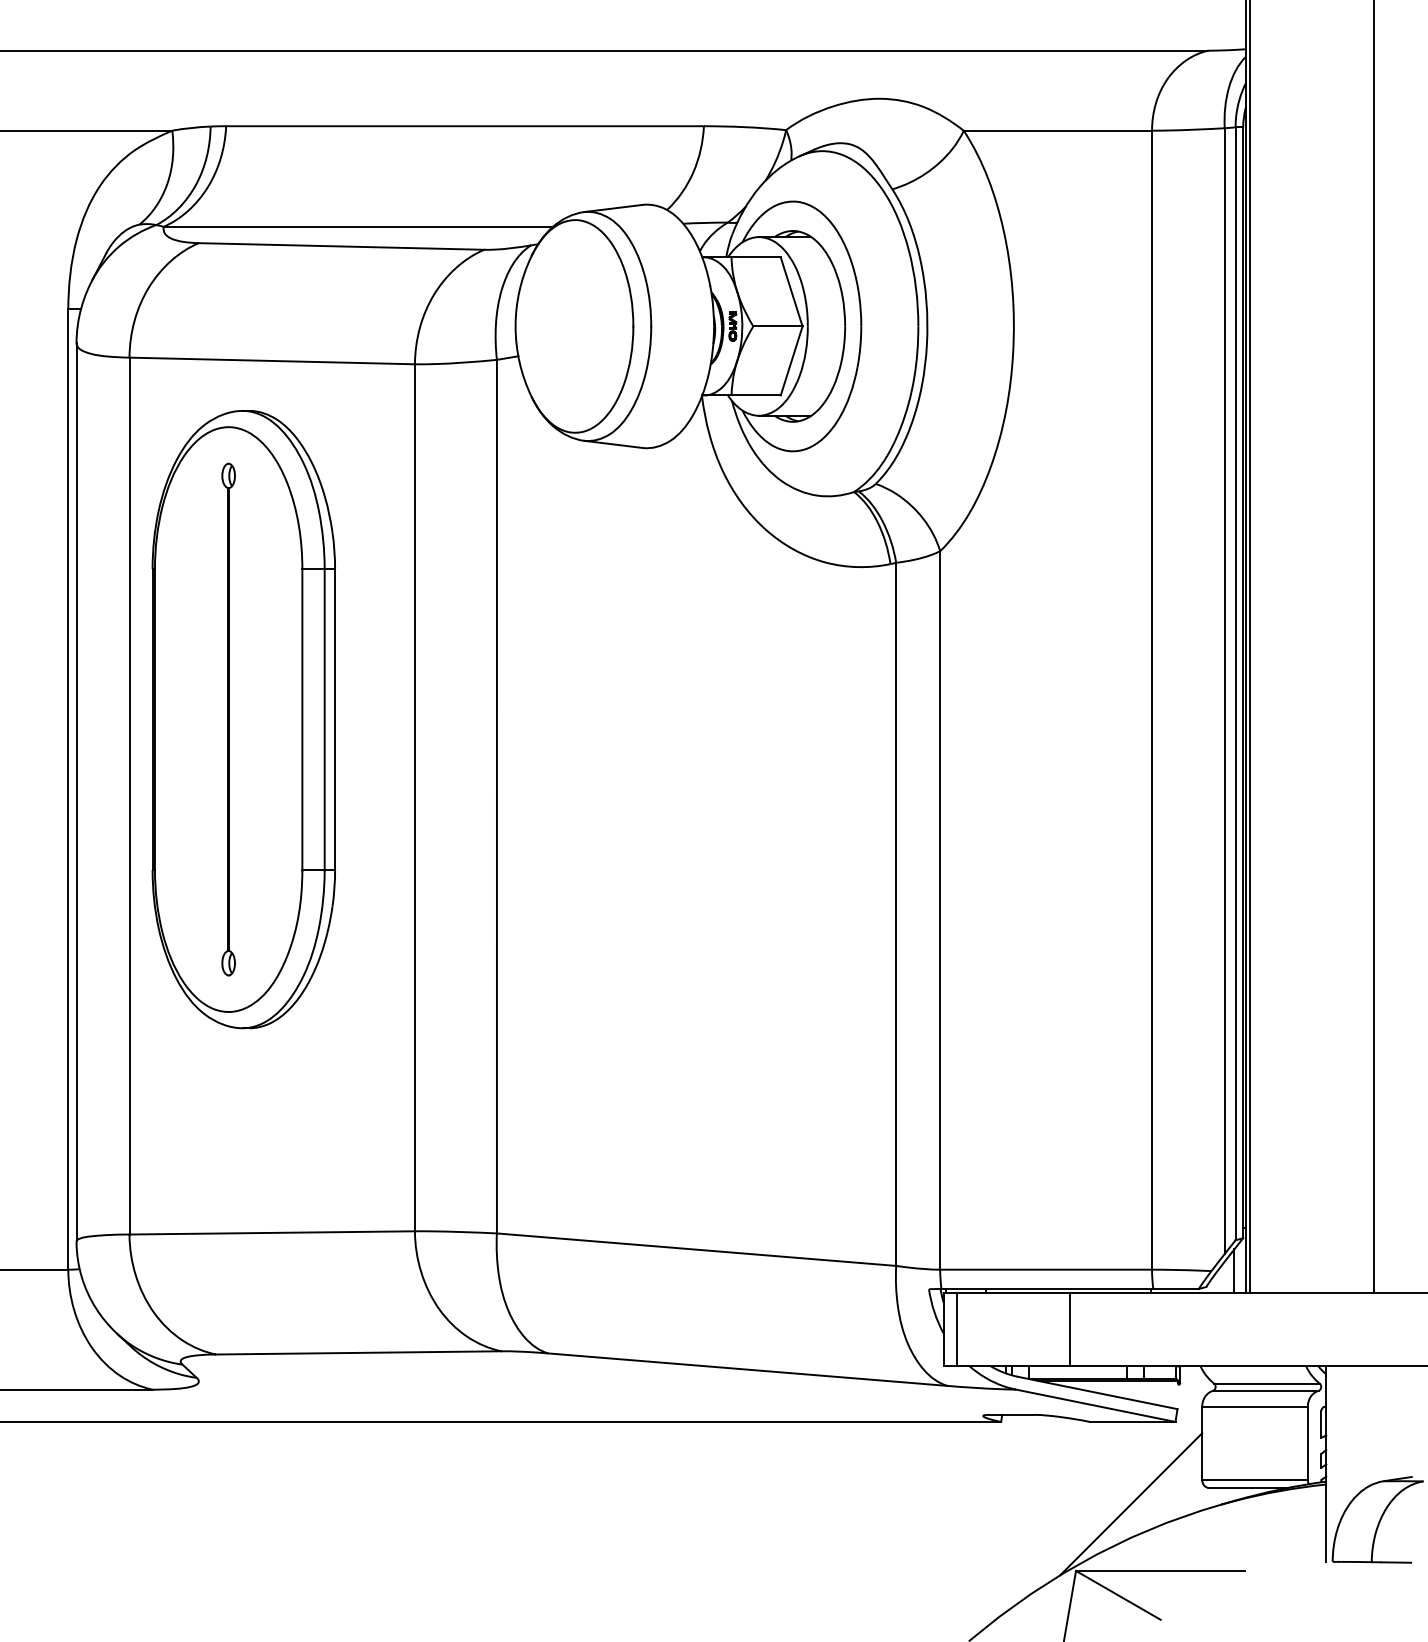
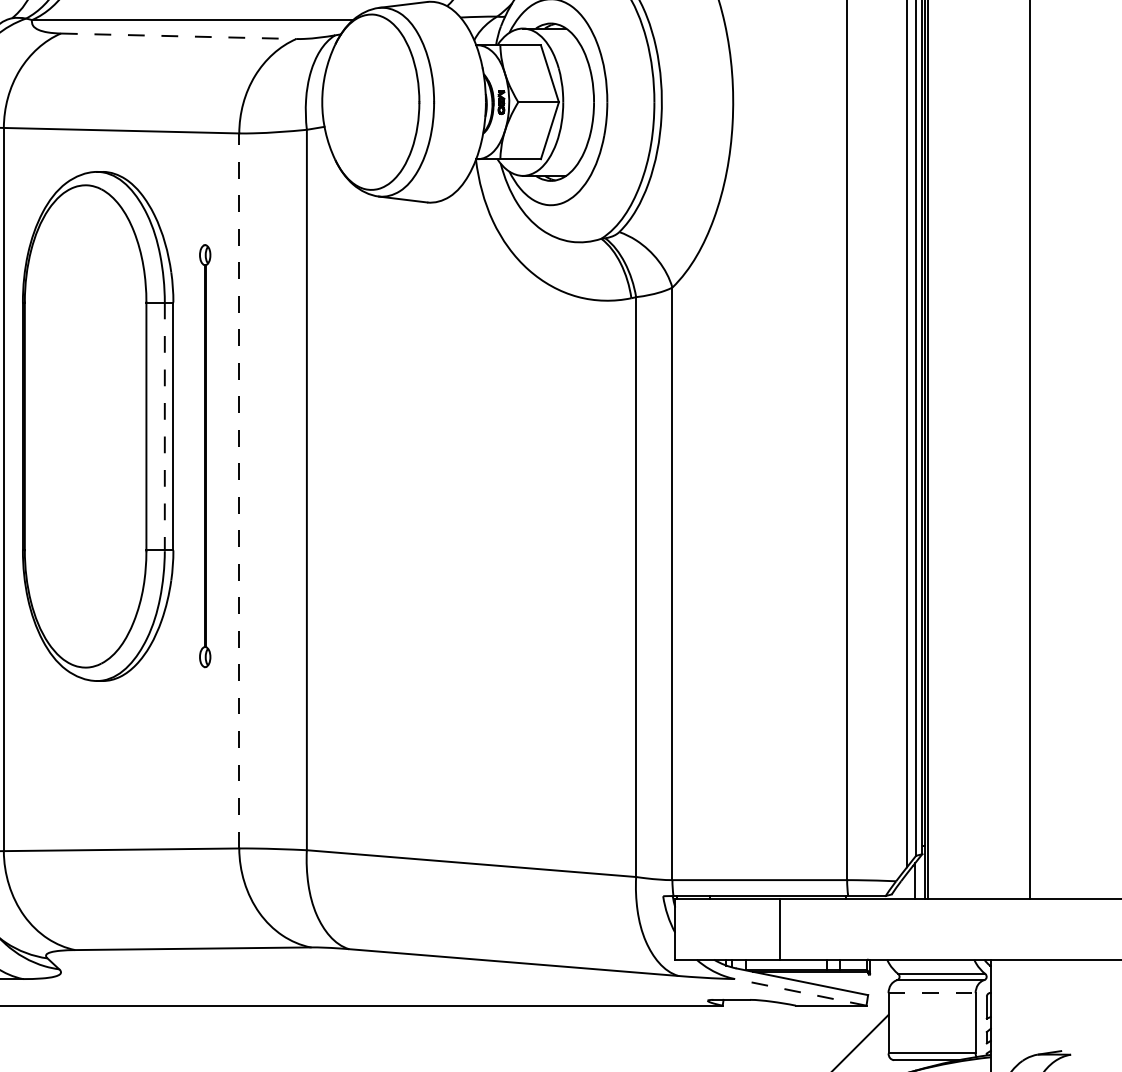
line: (341, 246) -> (178, 36), solid -> dashed
part: (228, 719) -> (205, 456), moved
line: (324, 720) -> (164, 427), solid -> dashed
line: (414, 797) -> (238, 490), solid -> dashed
line: (956, 1329) -> (685, 929), removed
line: (1095, 1405) -> (800, 992), solid -> dashed
line: (1255, 1406) -> (932, 992), solid -> dashed

